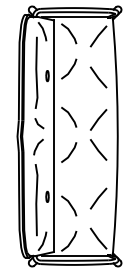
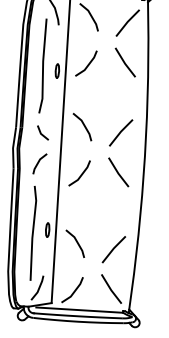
line: (98, 77) -> (125, 62), moved
line: (98, 198) -> (113, 249), moved

